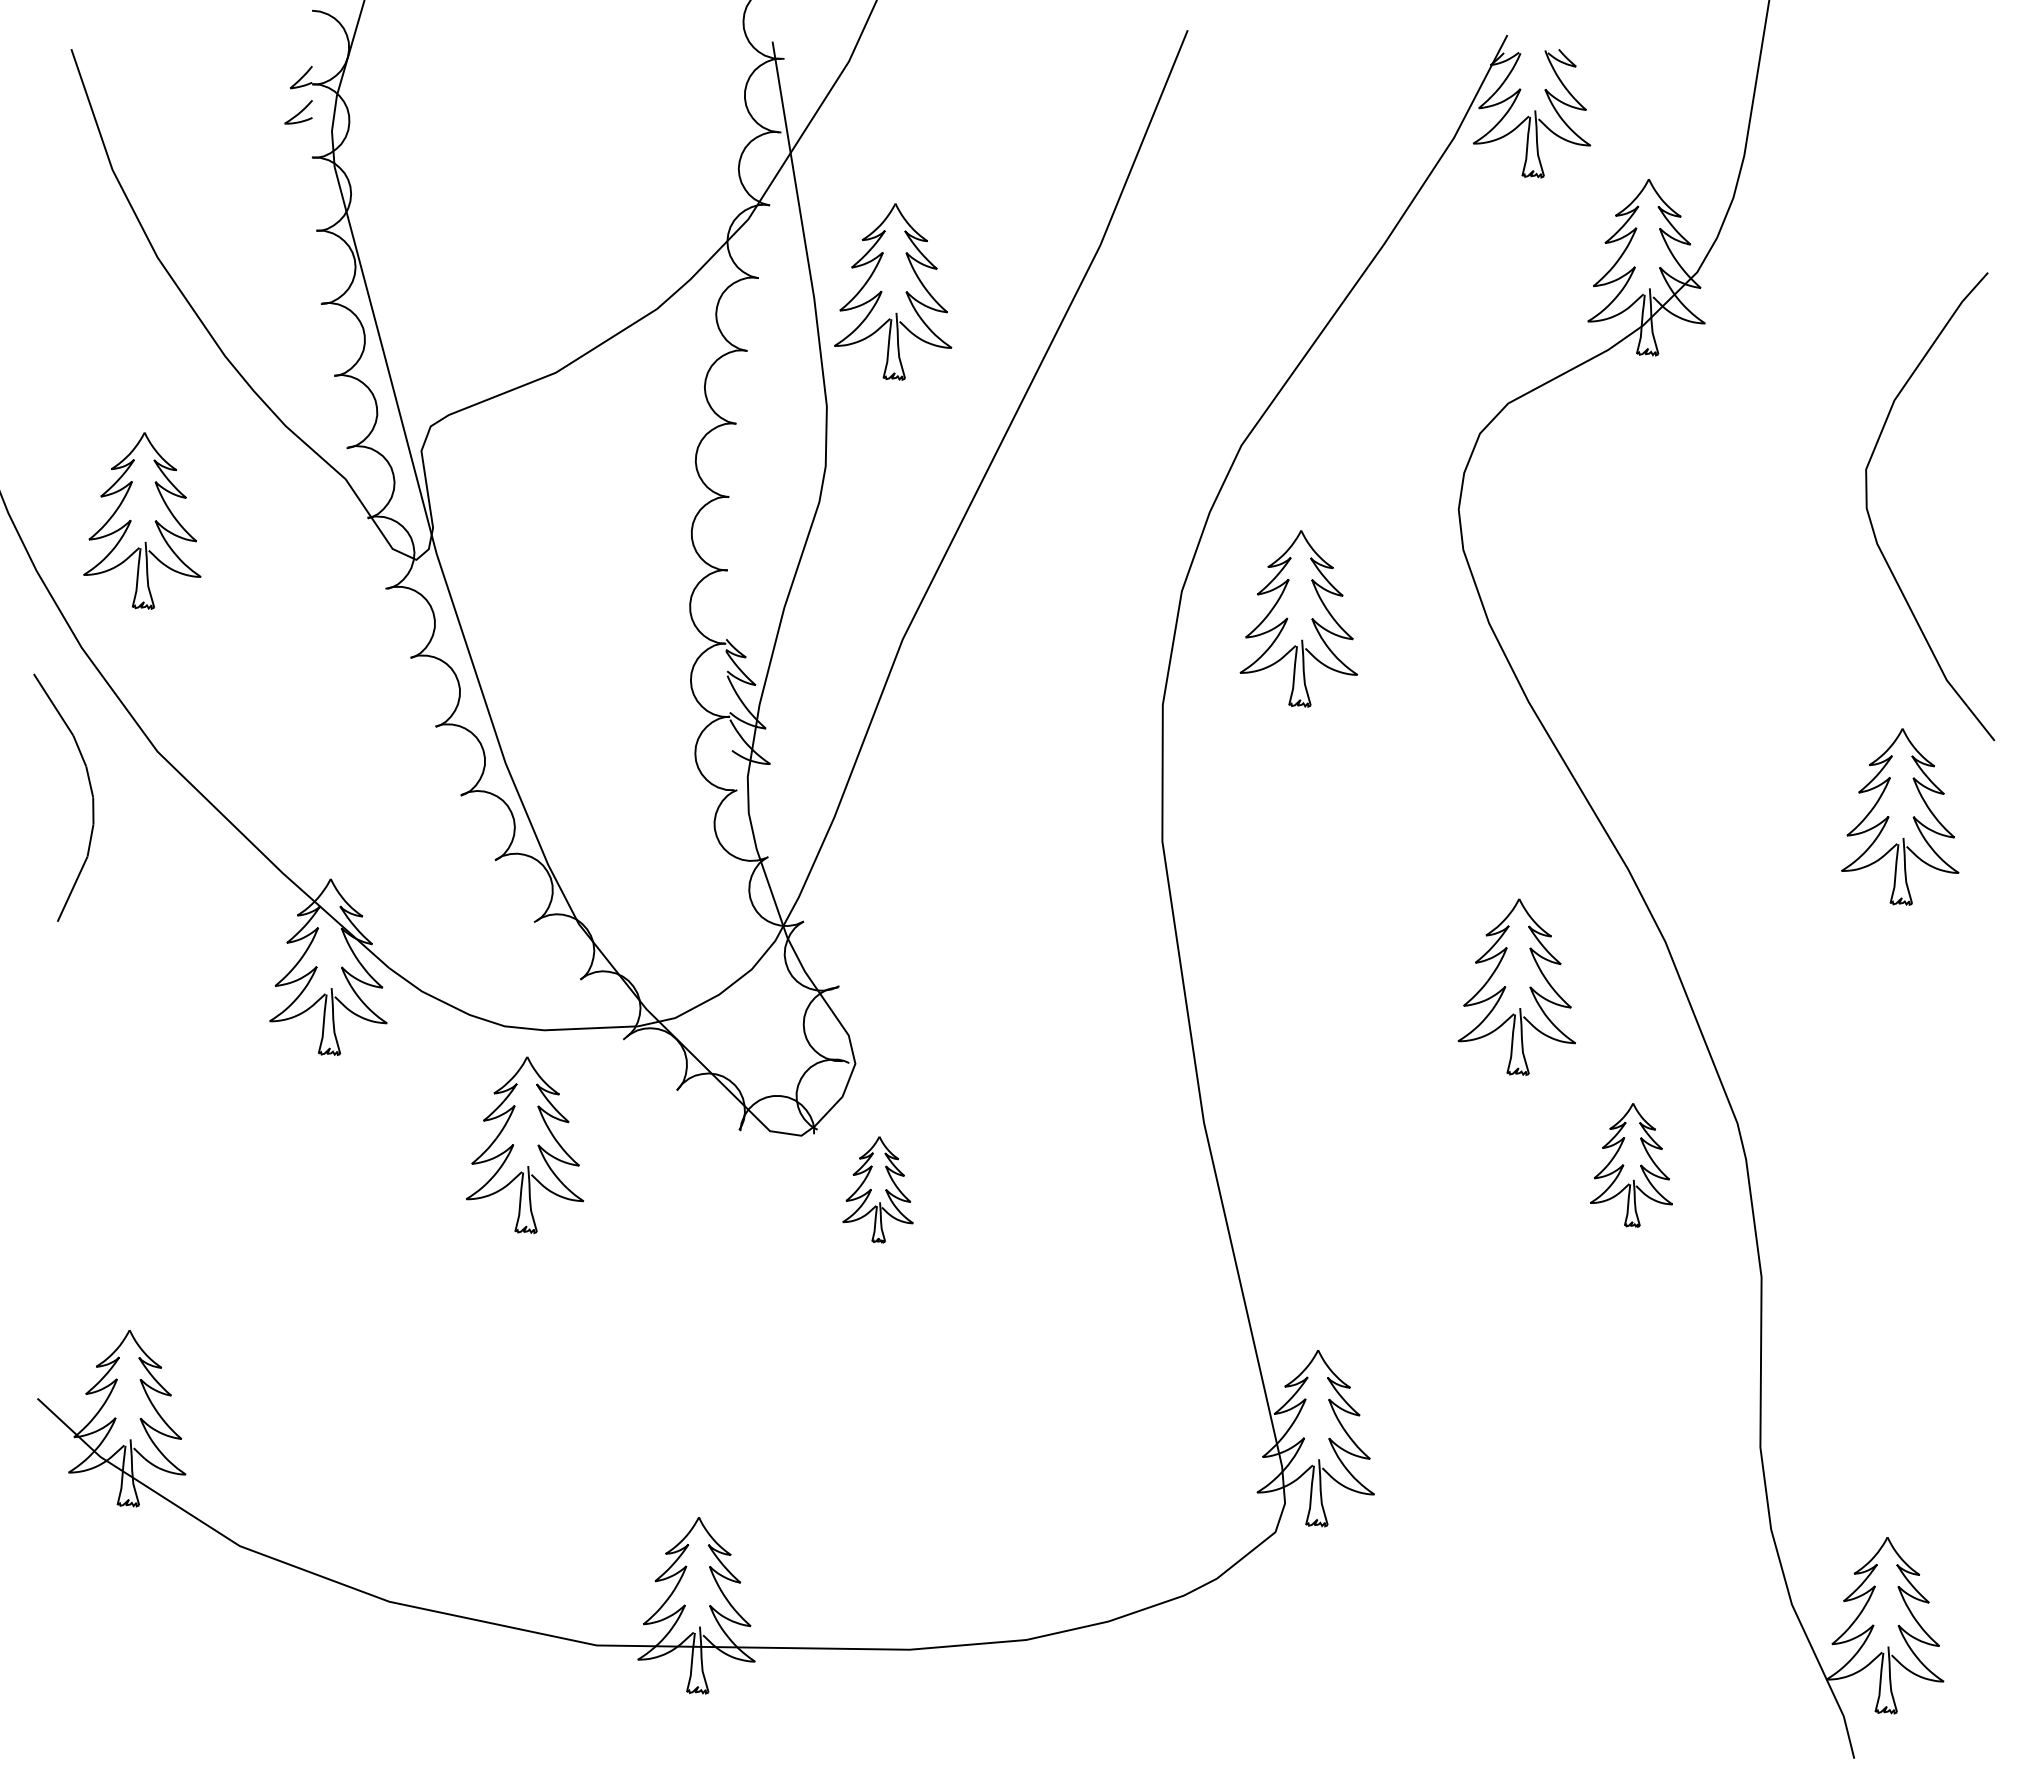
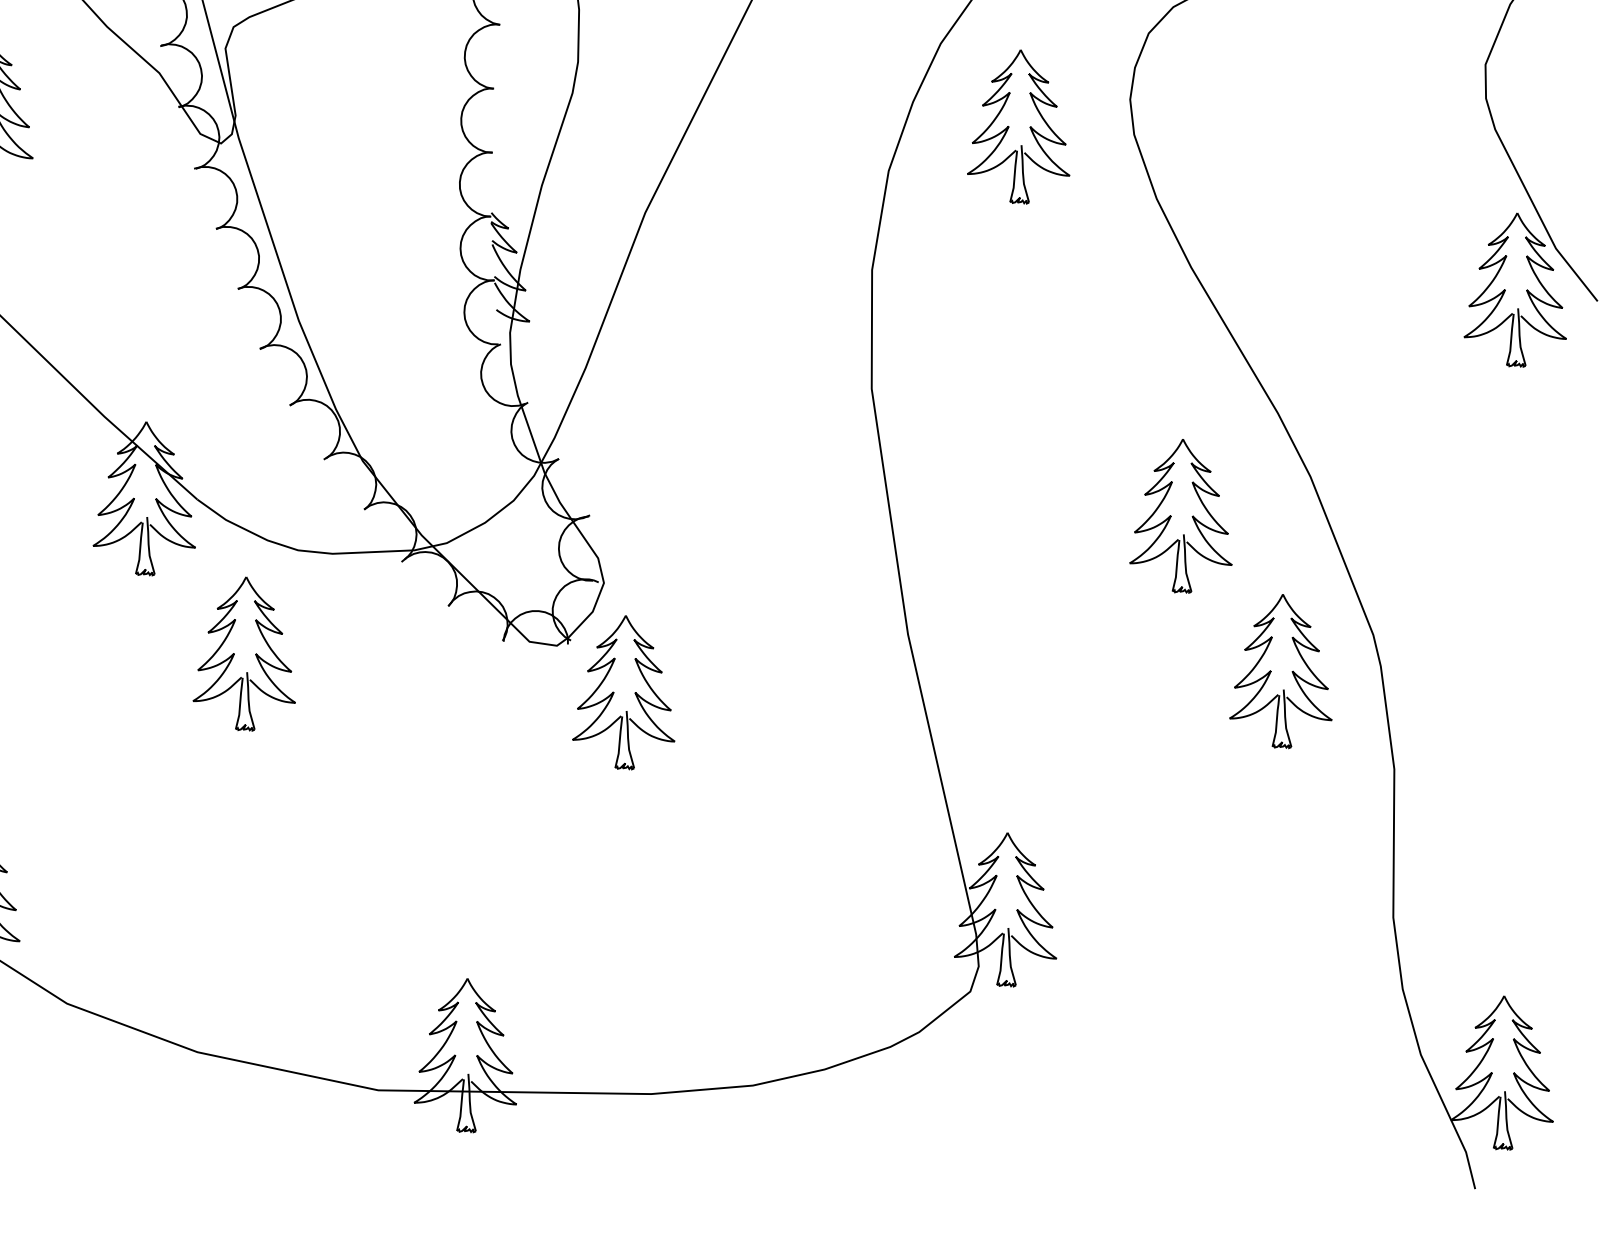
part: (1288, 618) -> (1009, 126), moved
part: (1900, 816) -> (1515, 289), moved
part: (514, 1145) -> (235, 654), moved
part: (1631, 1165) -> (1280, 671), size x1.43
part: (877, 1189) -> (623, 692), size x1.67

